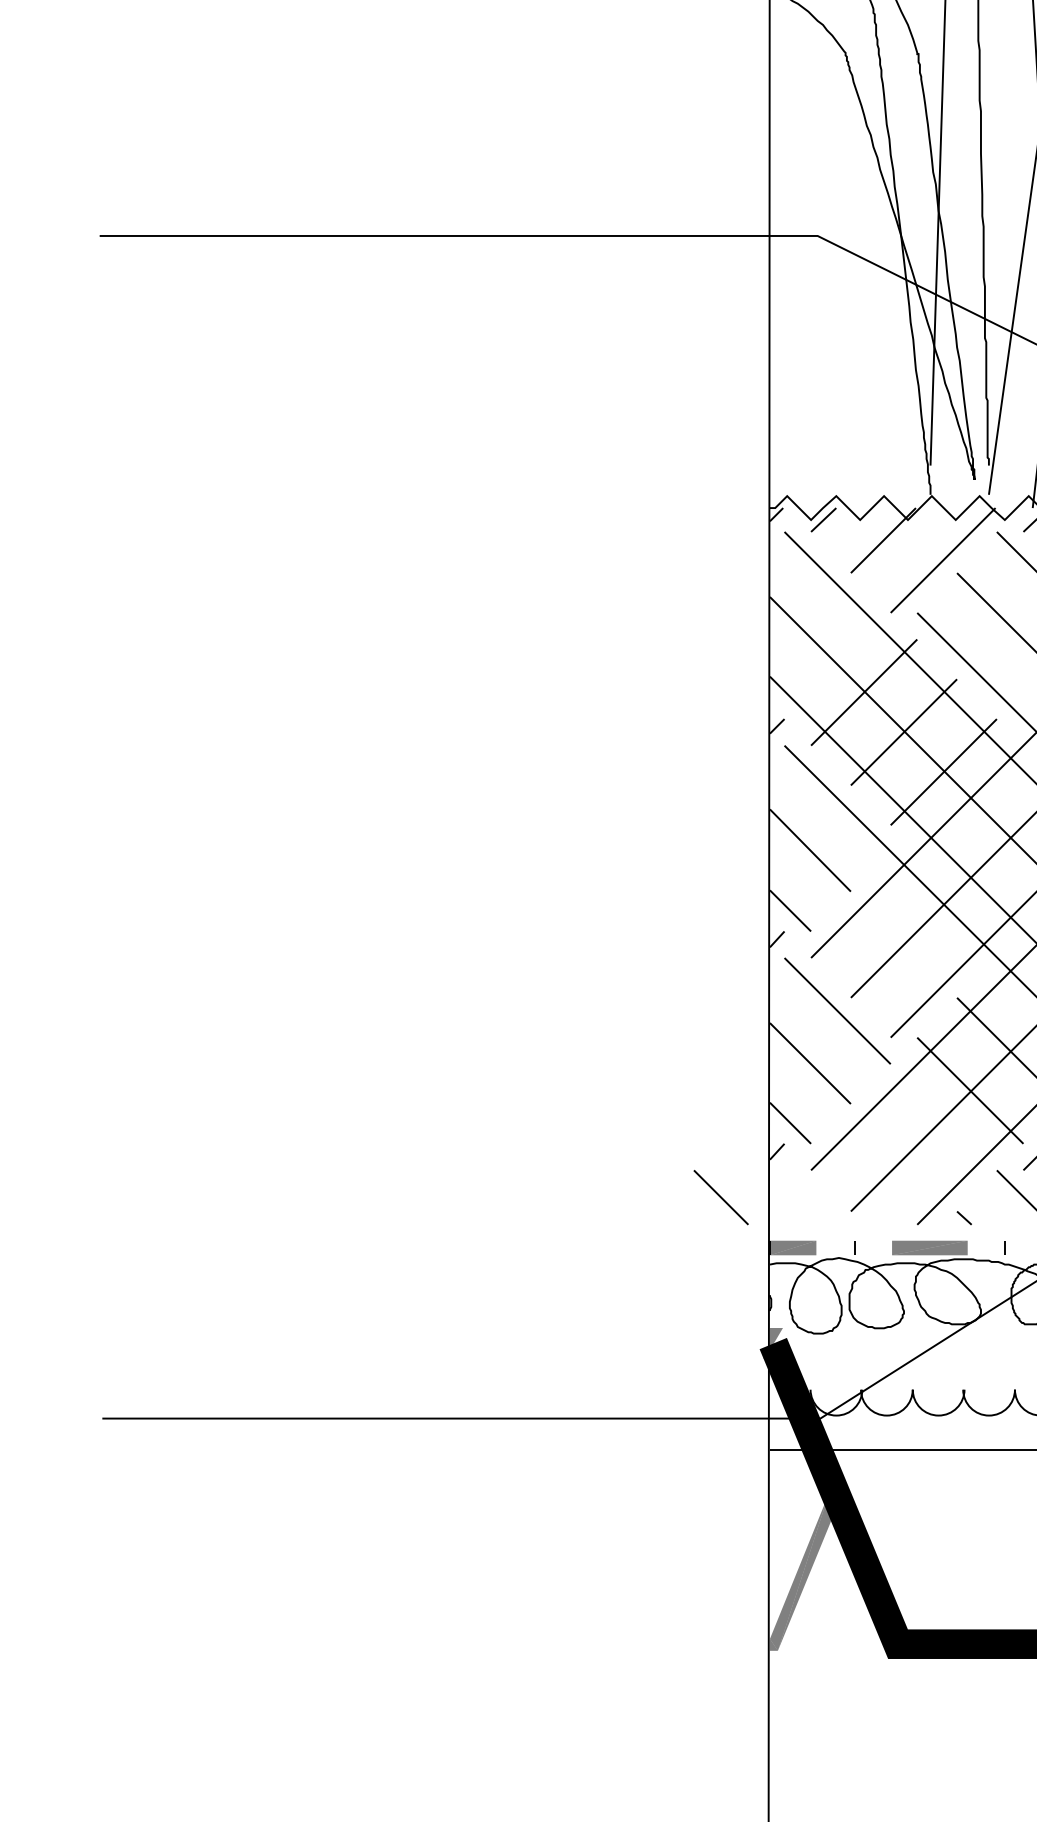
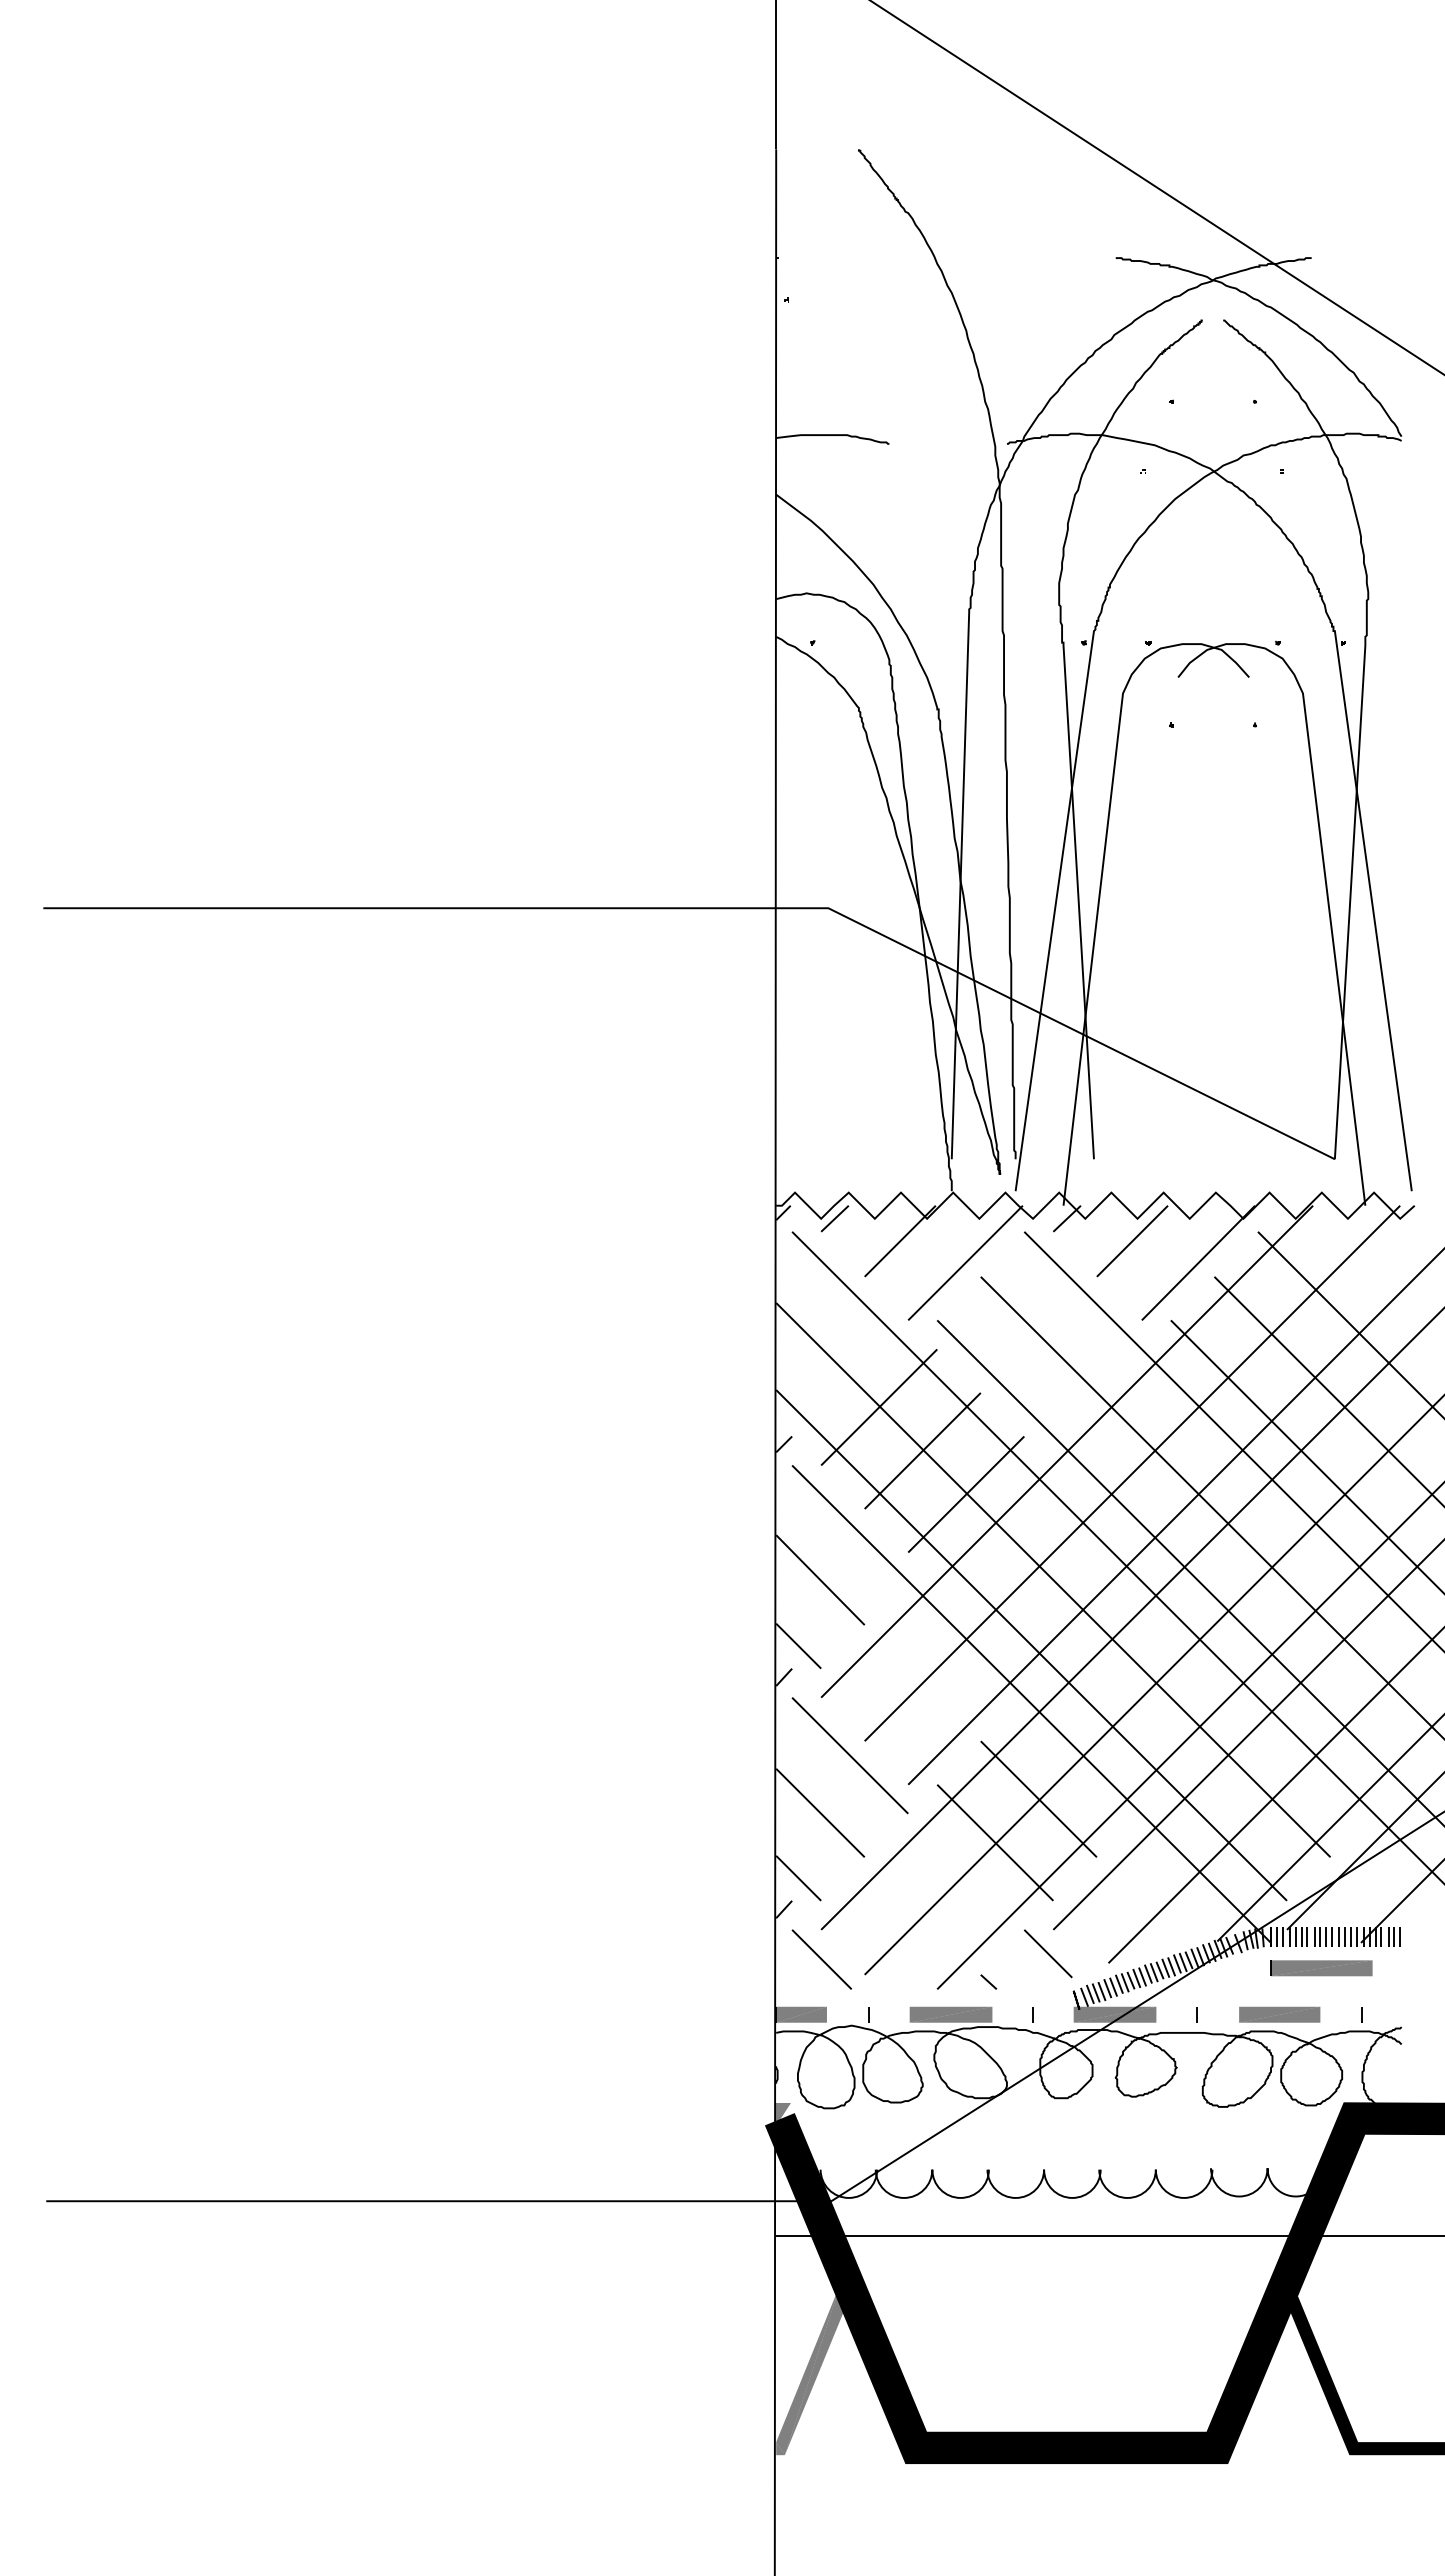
line: (720, 1197) -> (821, 1959), moved

